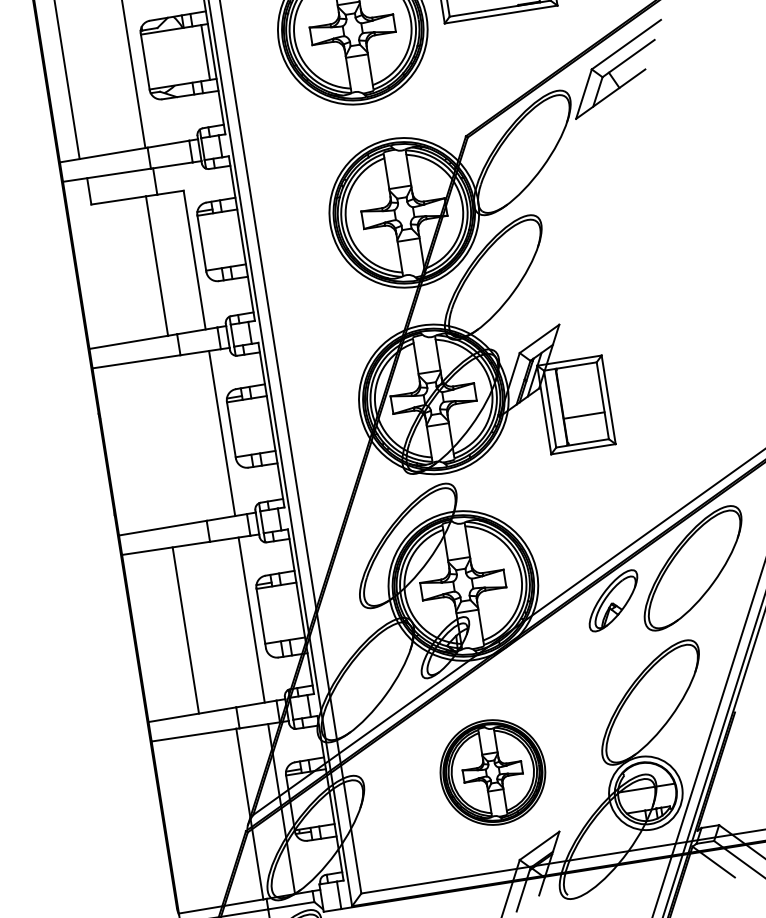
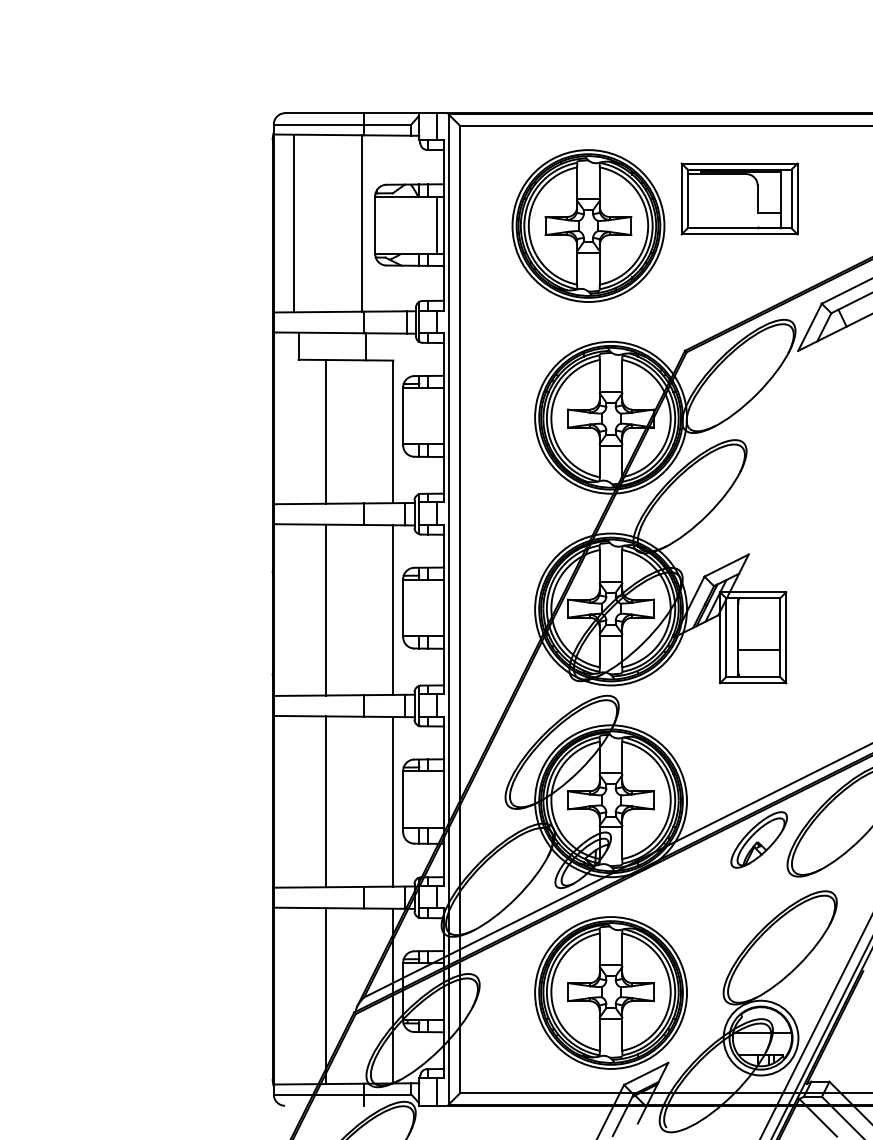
line: (156, 265) -> (325, 431), moved
line: (156, 443) -> (325, 609), added
part: (492, 772) -> (610, 992), size x1.43
line: (249, 814) -> (325, 996), moved

